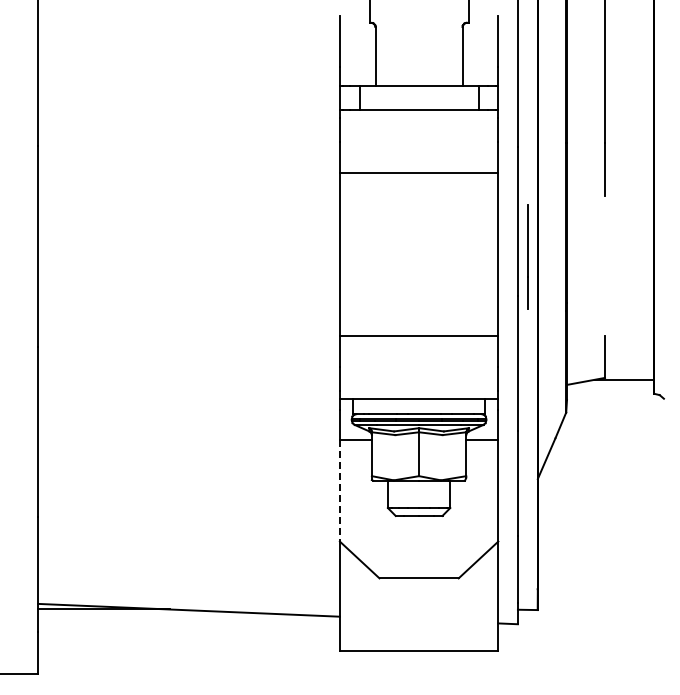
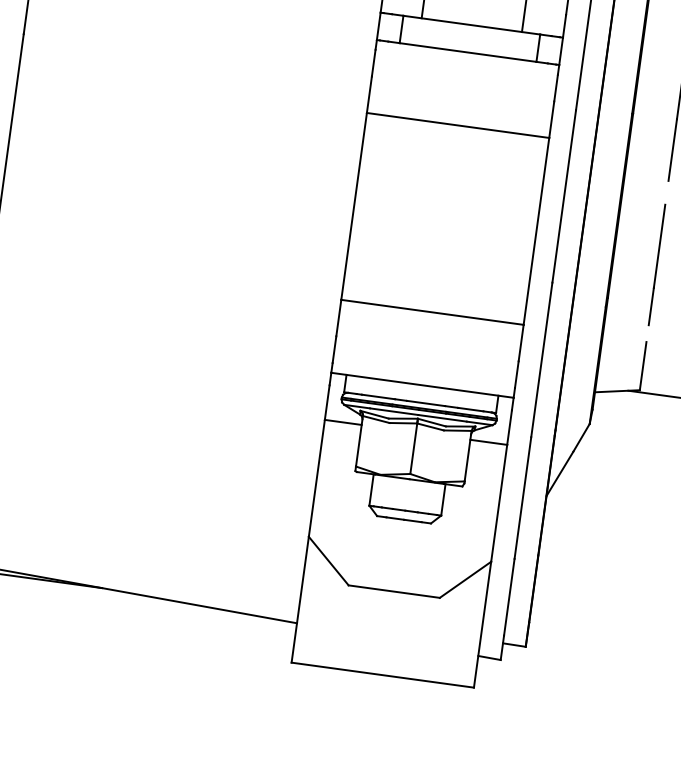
line: (527, 256) -> (656, 264), moved
line: (339, 490) -> (316, 477), dashed -> solid

